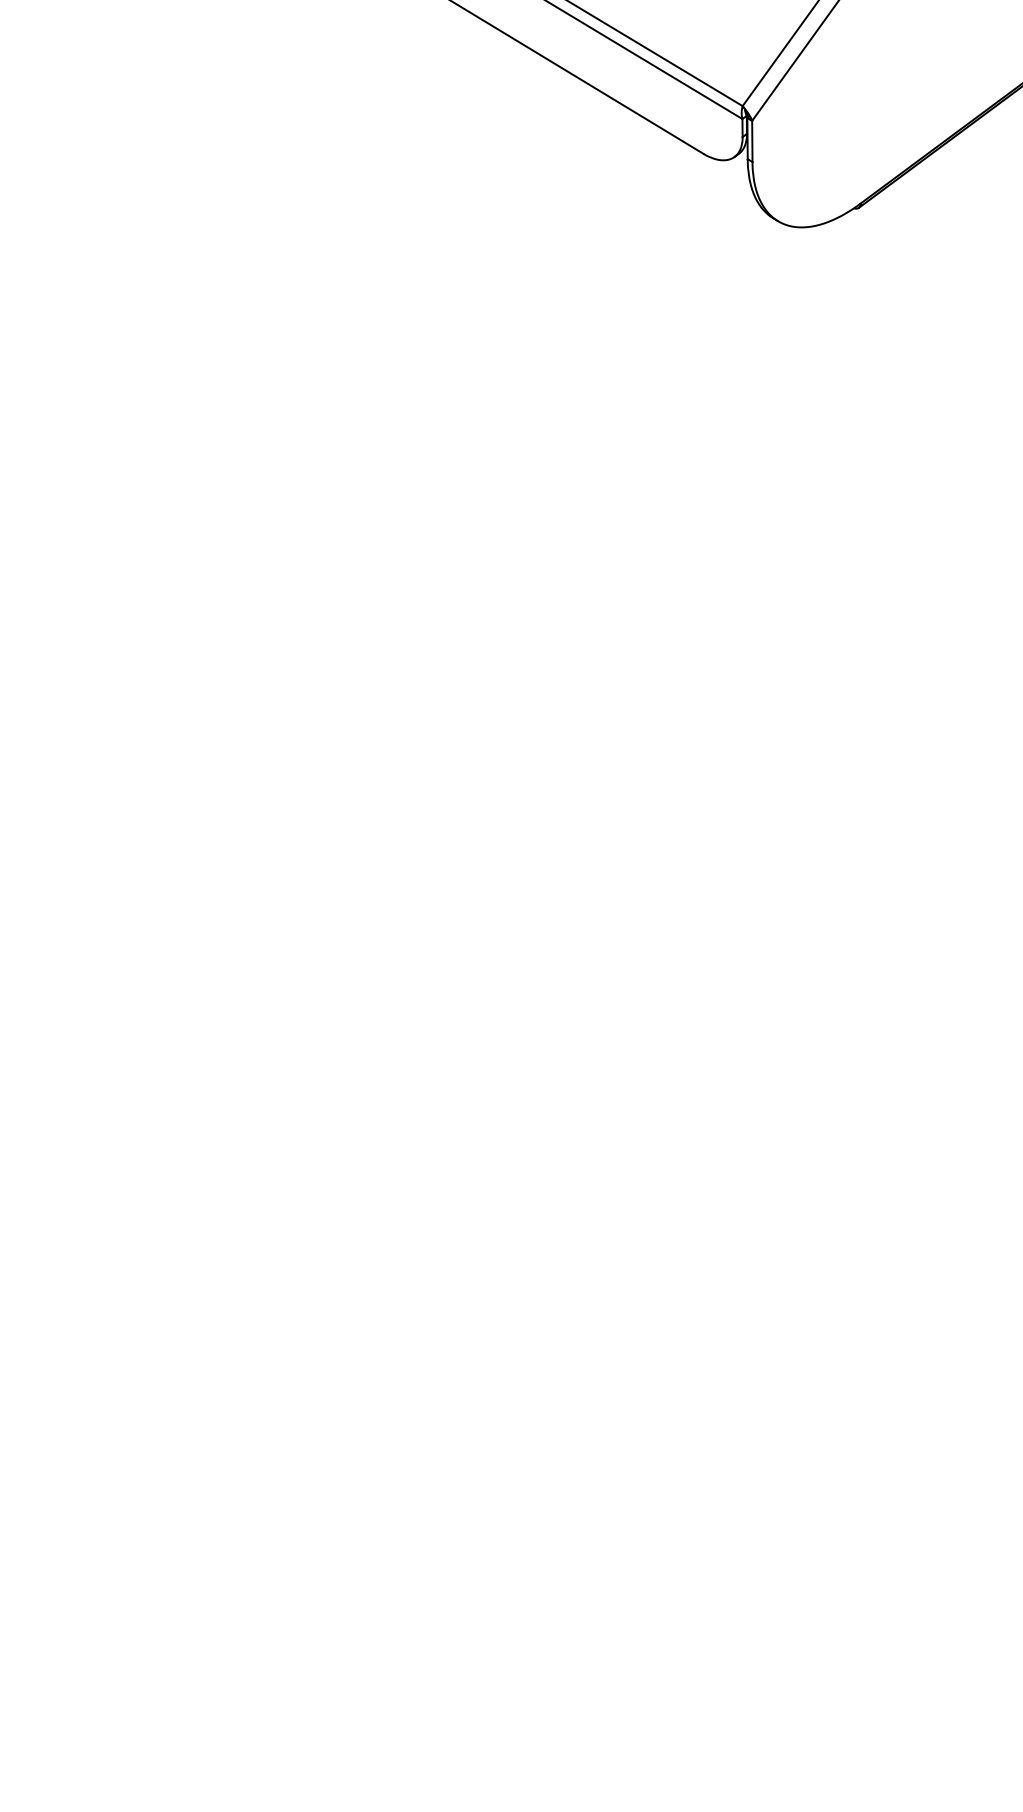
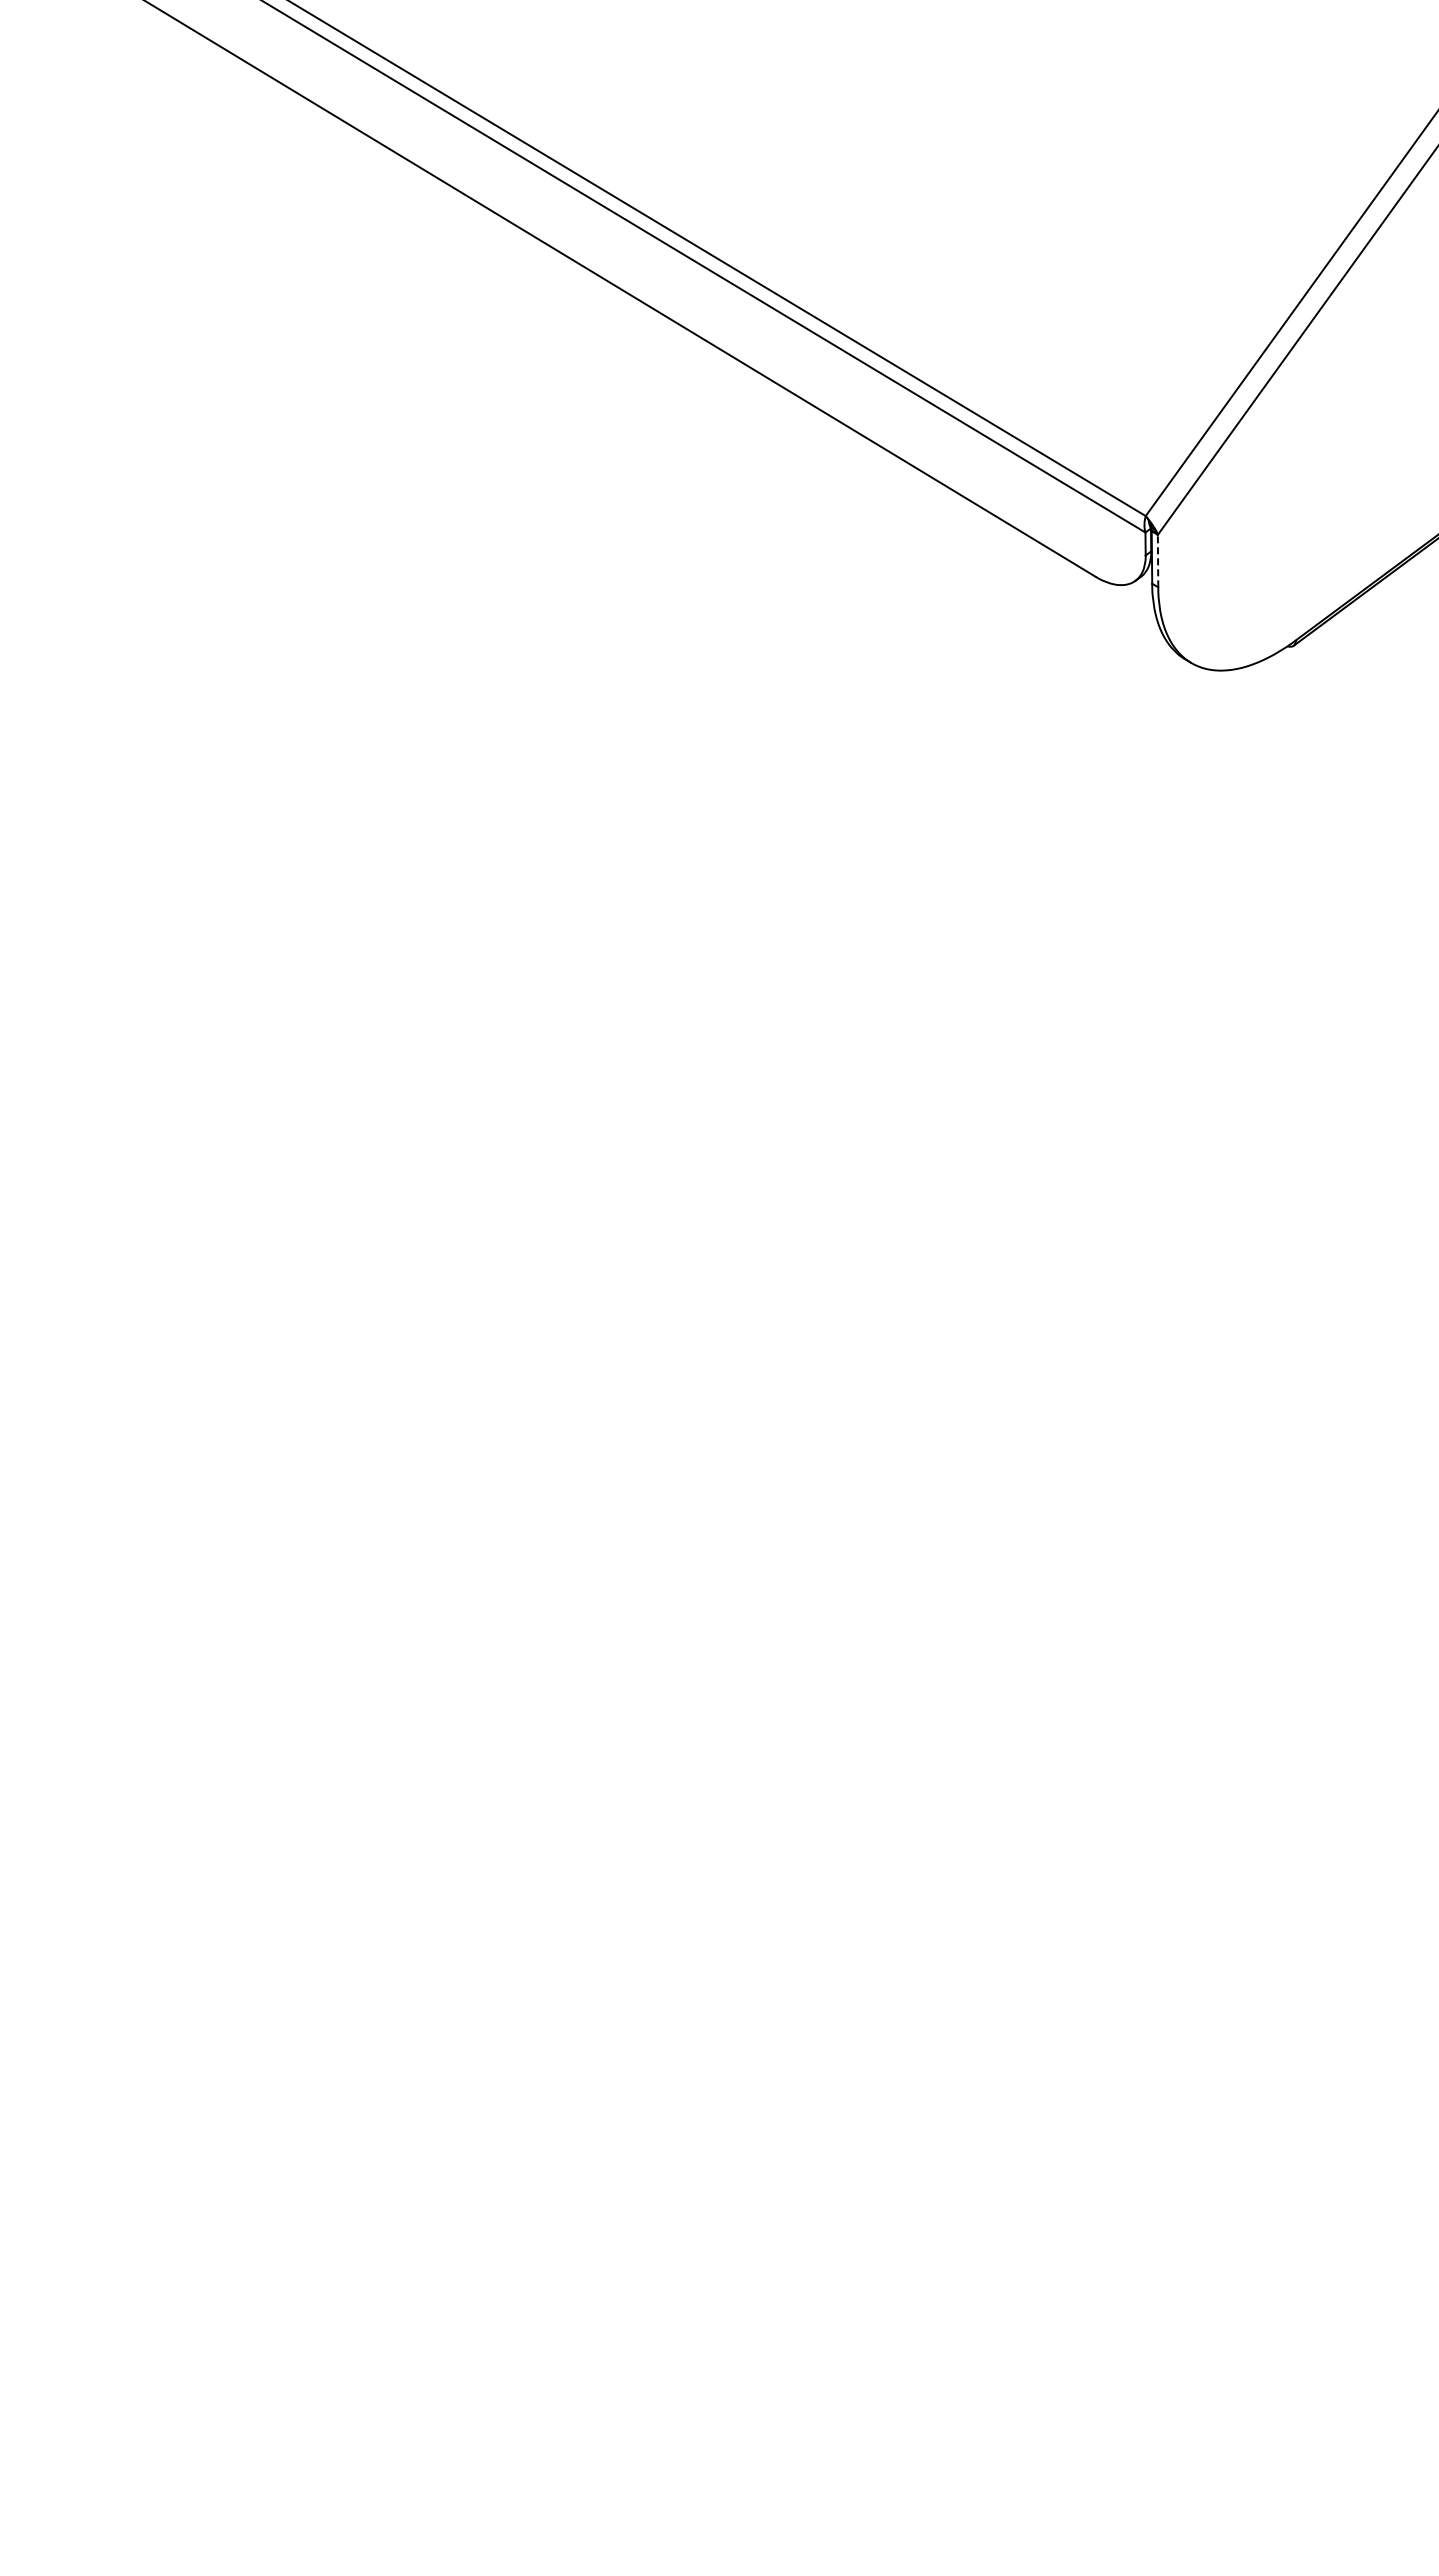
line: (752, 140) -> (1158, 560), solid -> dashed

